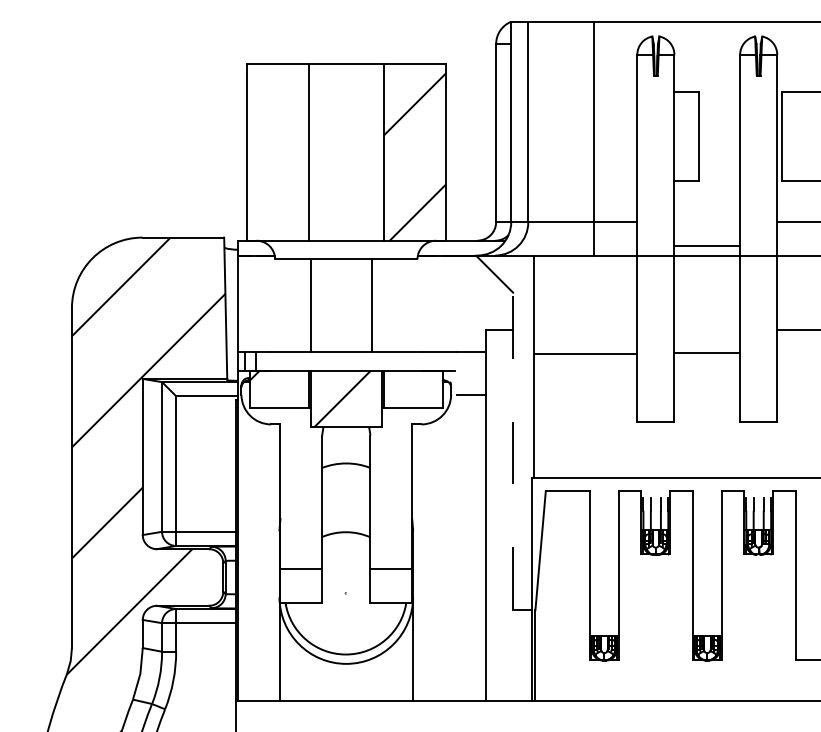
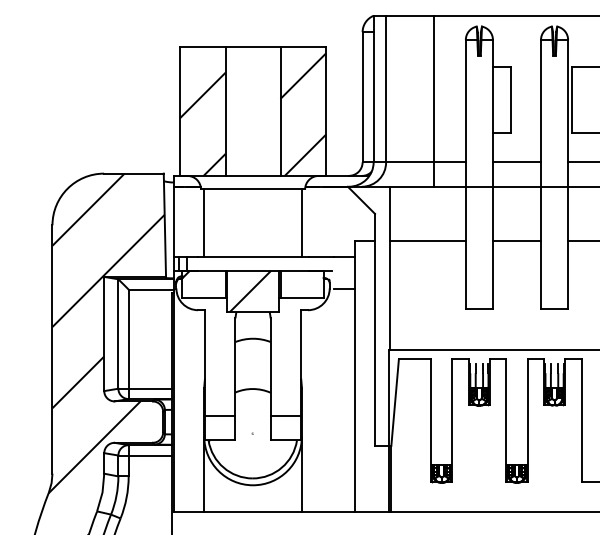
hatch: (277, 169) -> (202, 123), added
line: (707, 246) -> (517, 162), moved
line: (310, 305) -> (204, 223), moved
line: (372, 305) -> (302, 223), moved
line: (707, 352) -> (517, 240), moved
line: (585, 353) -> (427, 240), moved
line: (513, 451) -> (375, 330), dashed -> solid

